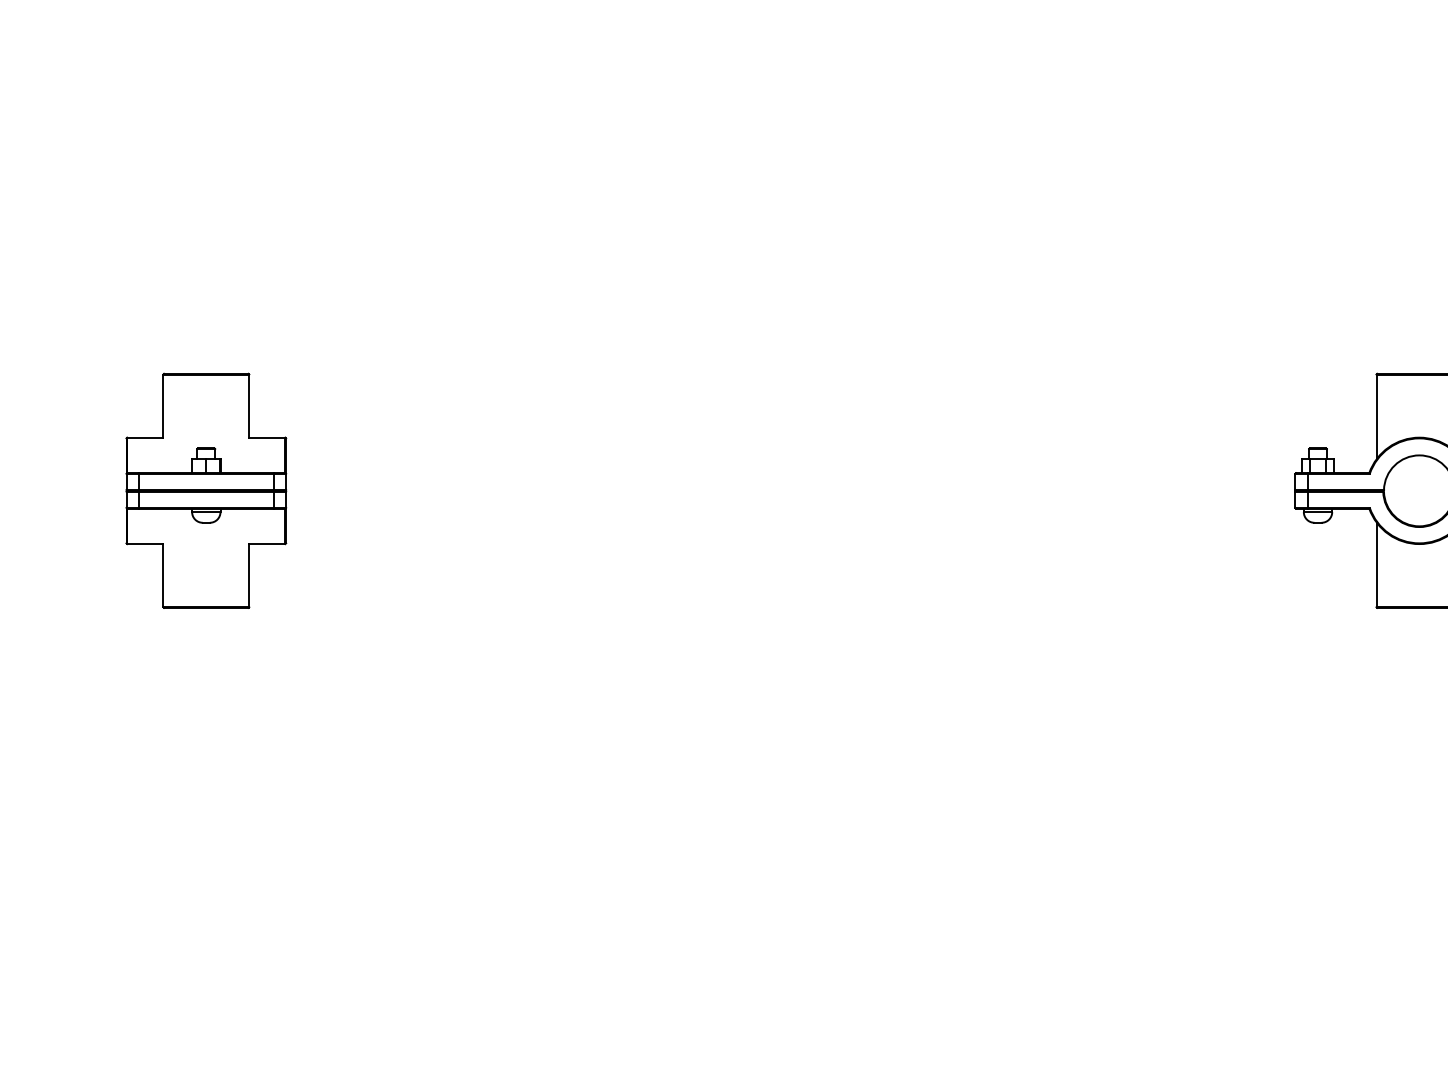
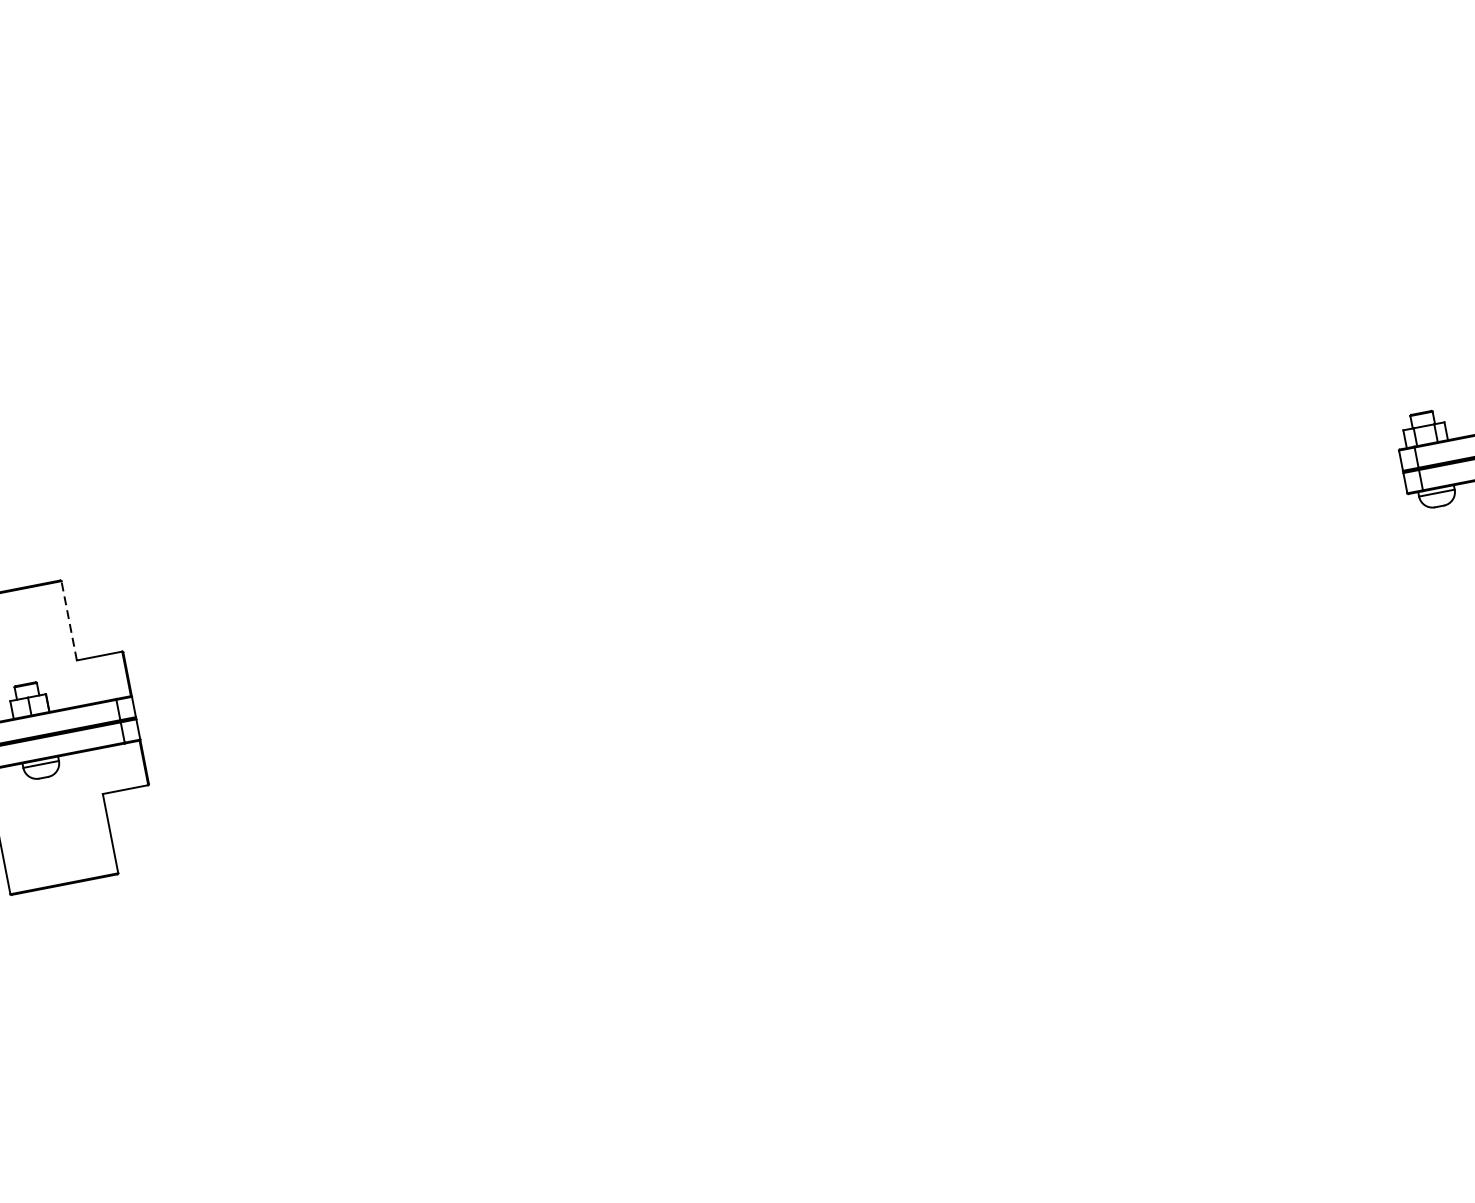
line: (249, 406) -> (69, 621), solid -> dashed

